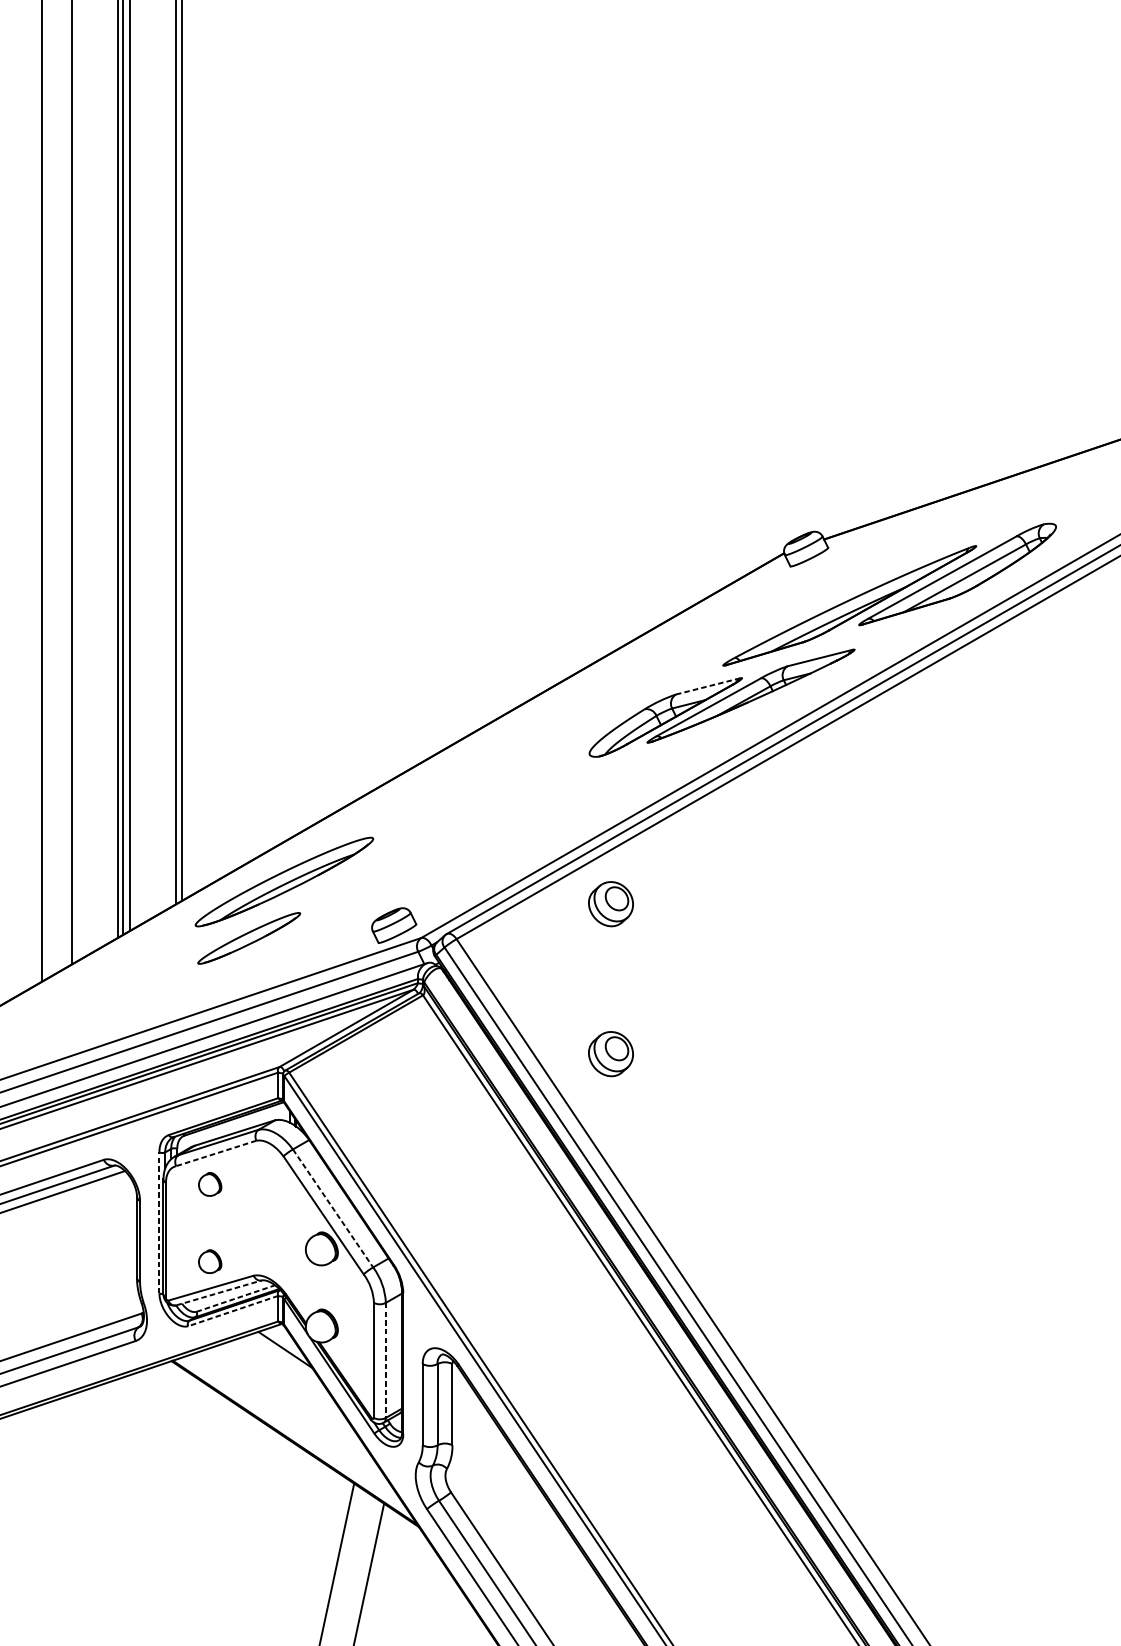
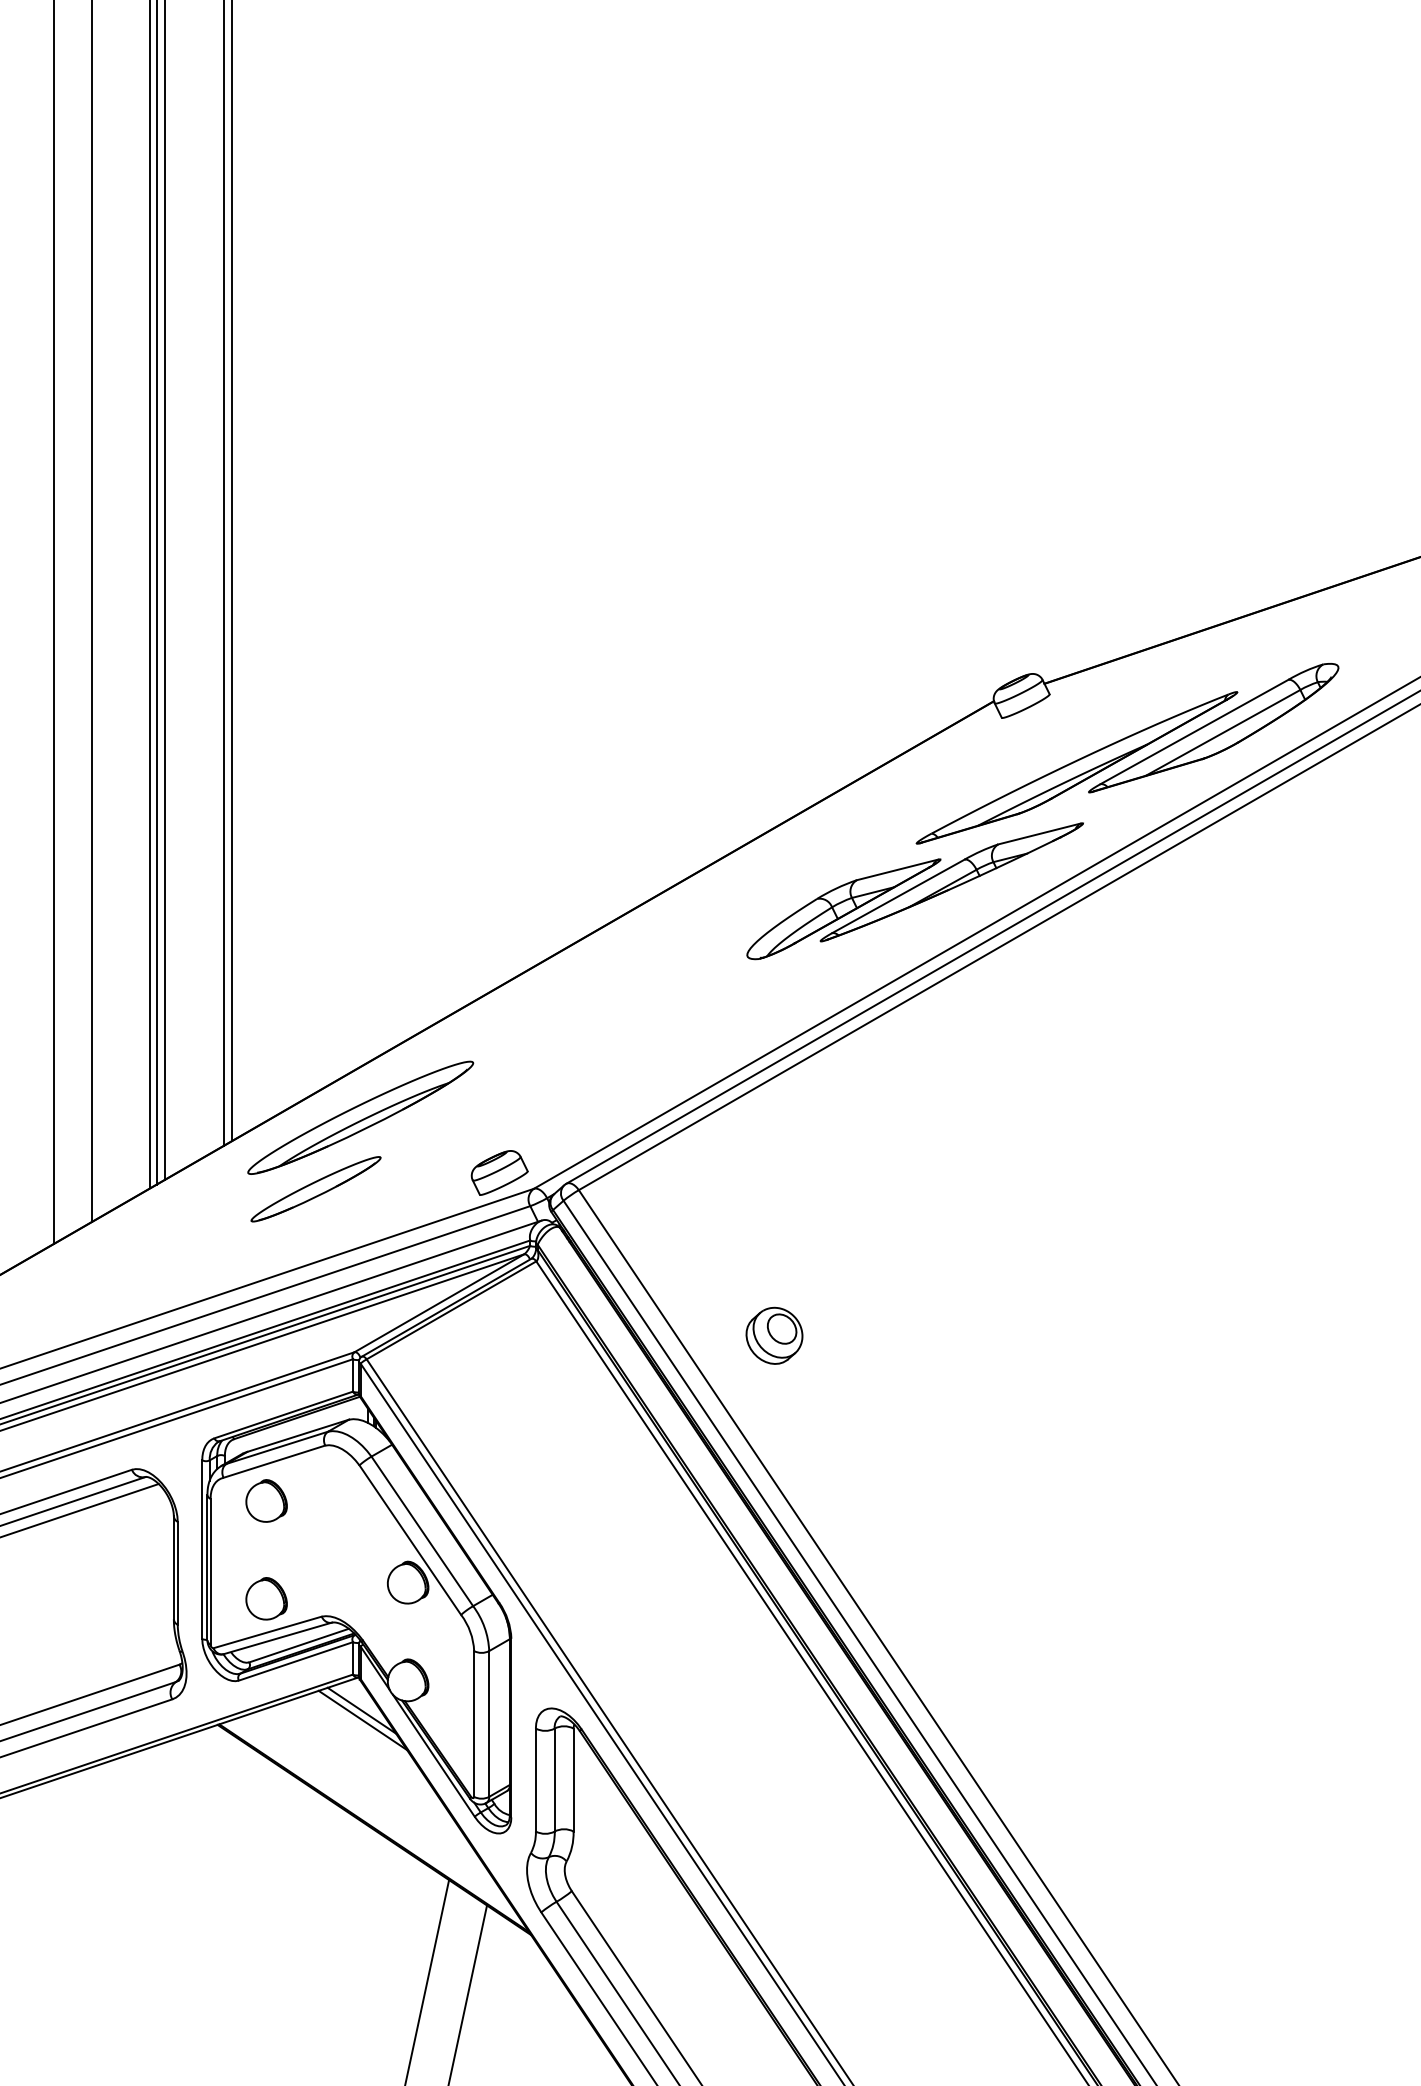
line: (708, 686) -> (897, 869), dashed -> solid
part: (611, 903) -> (774, 1145), removed
line: (215, 1153) -> (273, 1461), dashed -> solid
part: (210, 1184) -> (266, 1500), size x1.43
line: (333, 1208) -> (422, 1531), dashed -> solid
line: (159, 1222) -> (202, 1549), dashed -> solid
part: (210, 1261) -> (266, 1598), size x1.43
line: (219, 1292) -> (278, 1638), dashed -> solid
line: (236, 1298) -> (299, 1645), dashed -> solid
line: (232, 1311) -> (295, 1661), dashed -> solid
line: (285, 1357) -> (362, 1720), added
line: (386, 1360) -> (489, 1723), dashed -> solid

